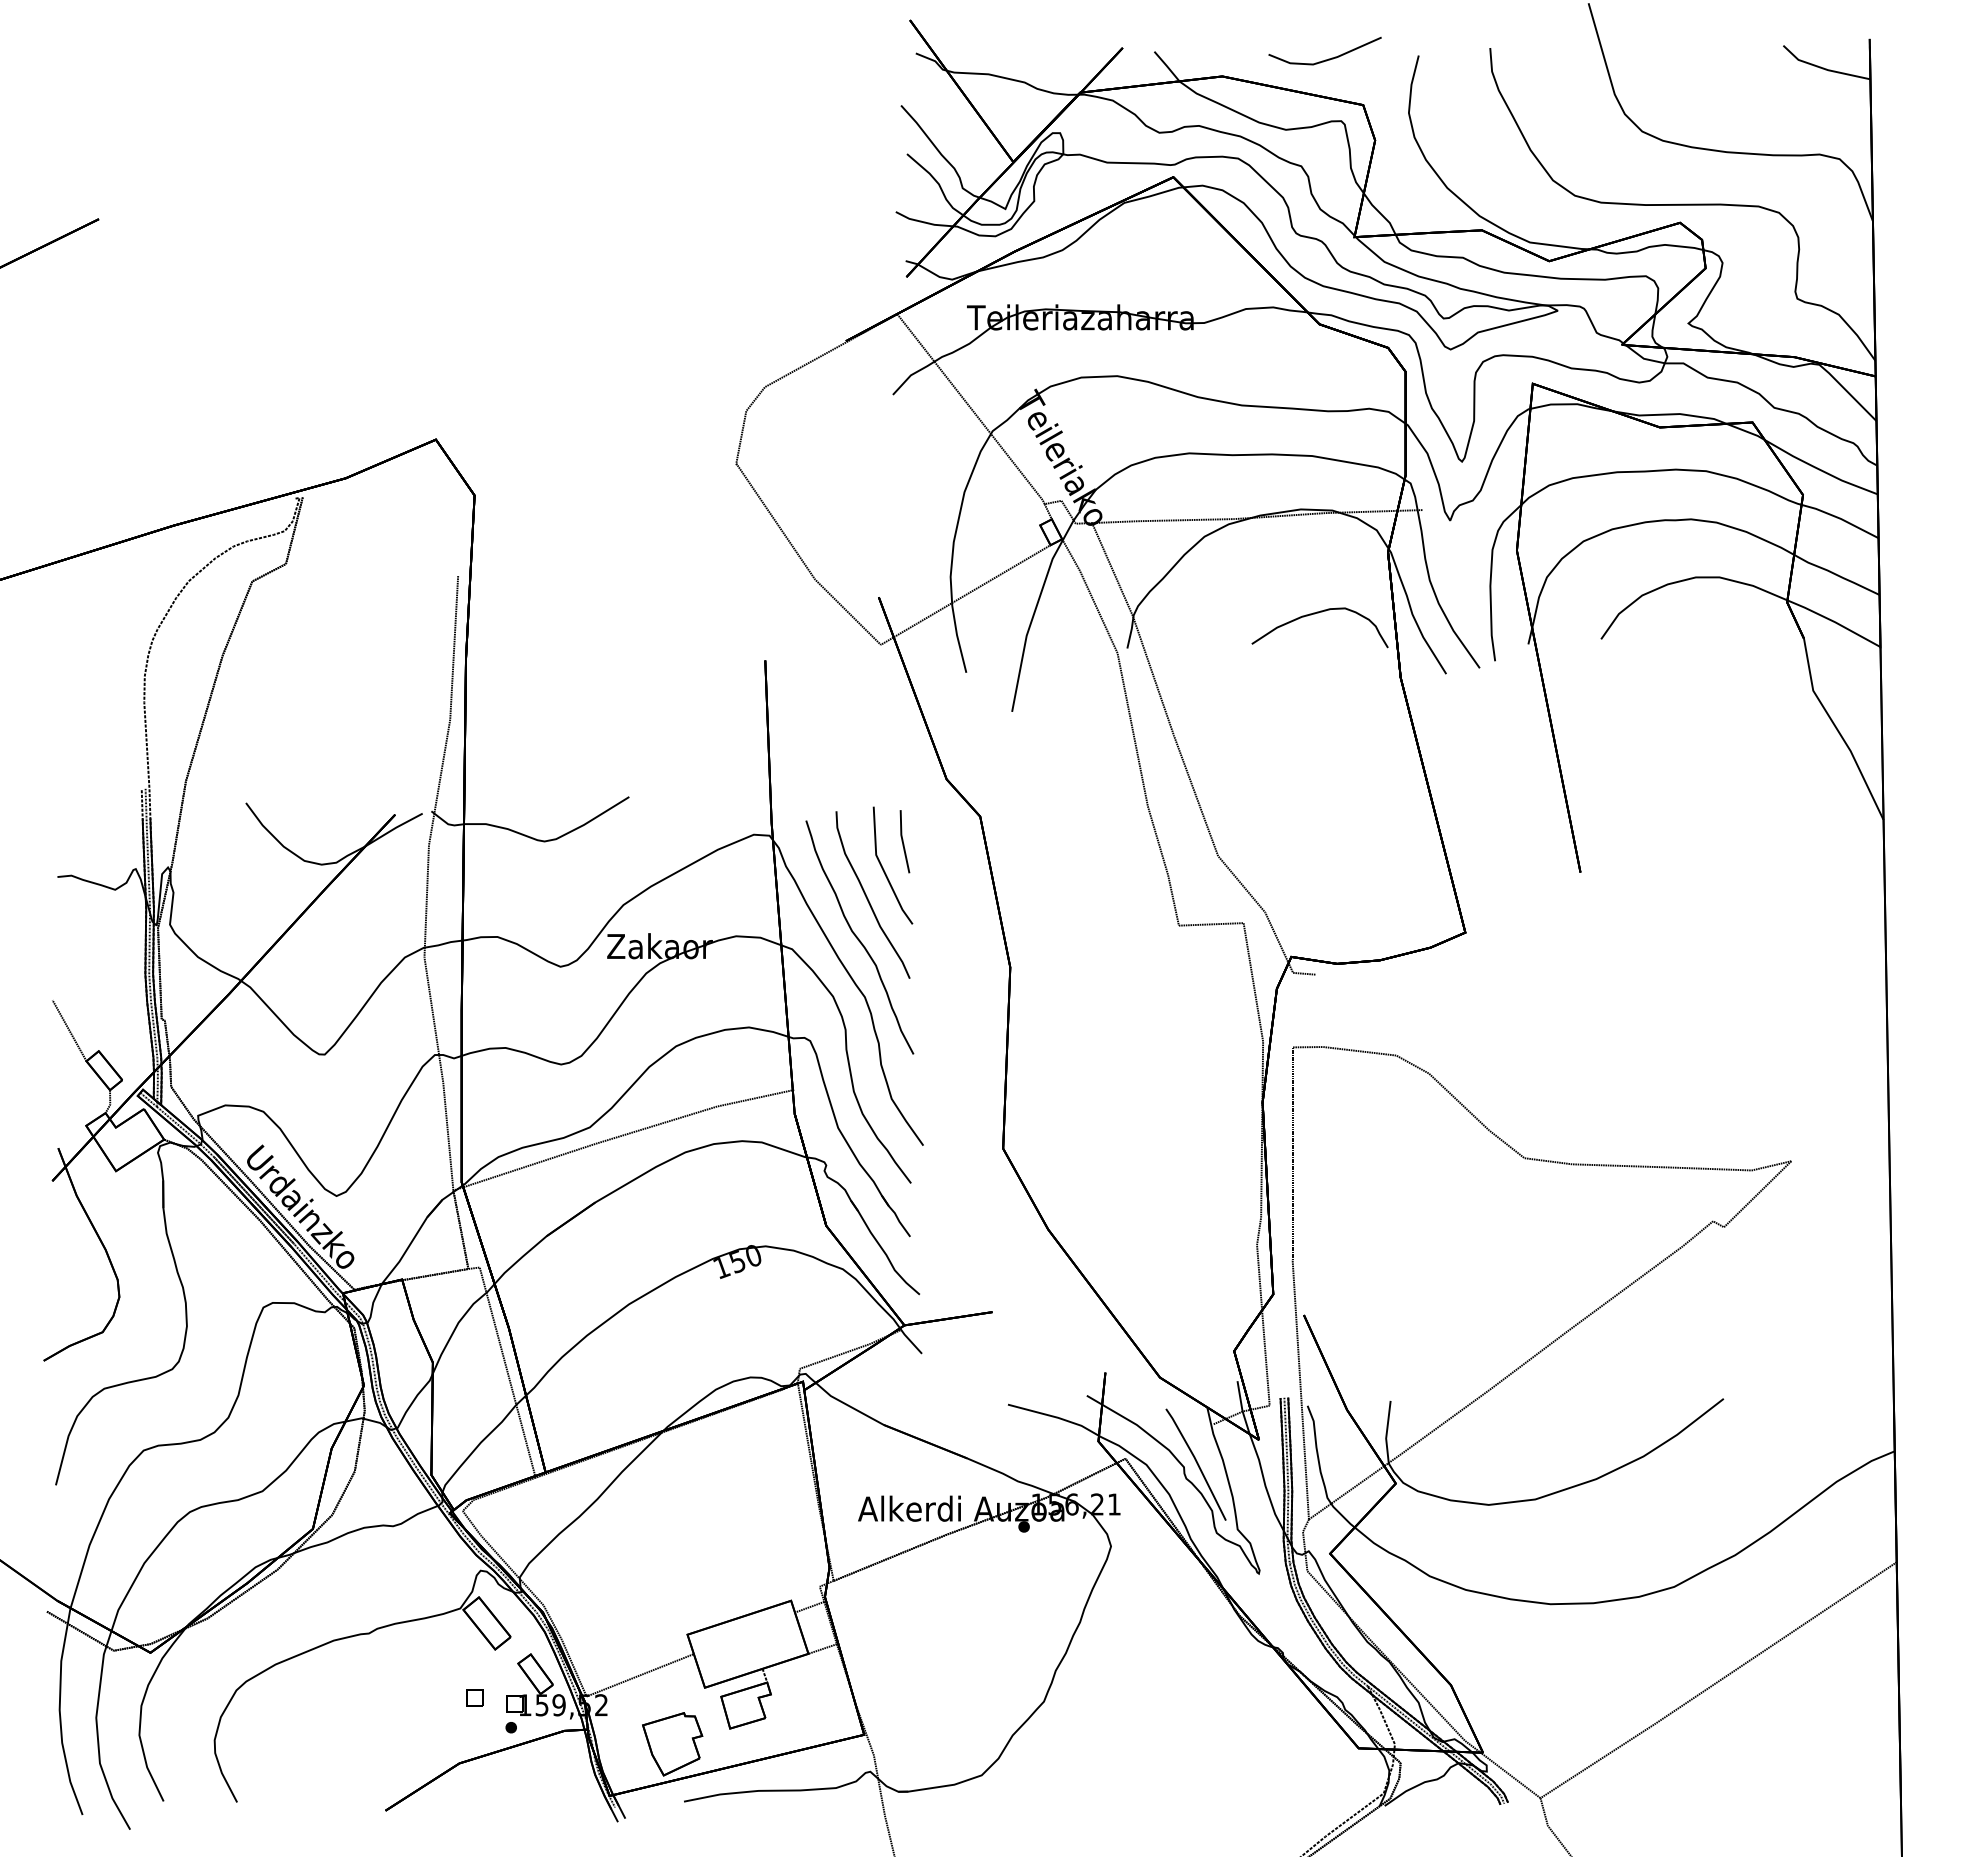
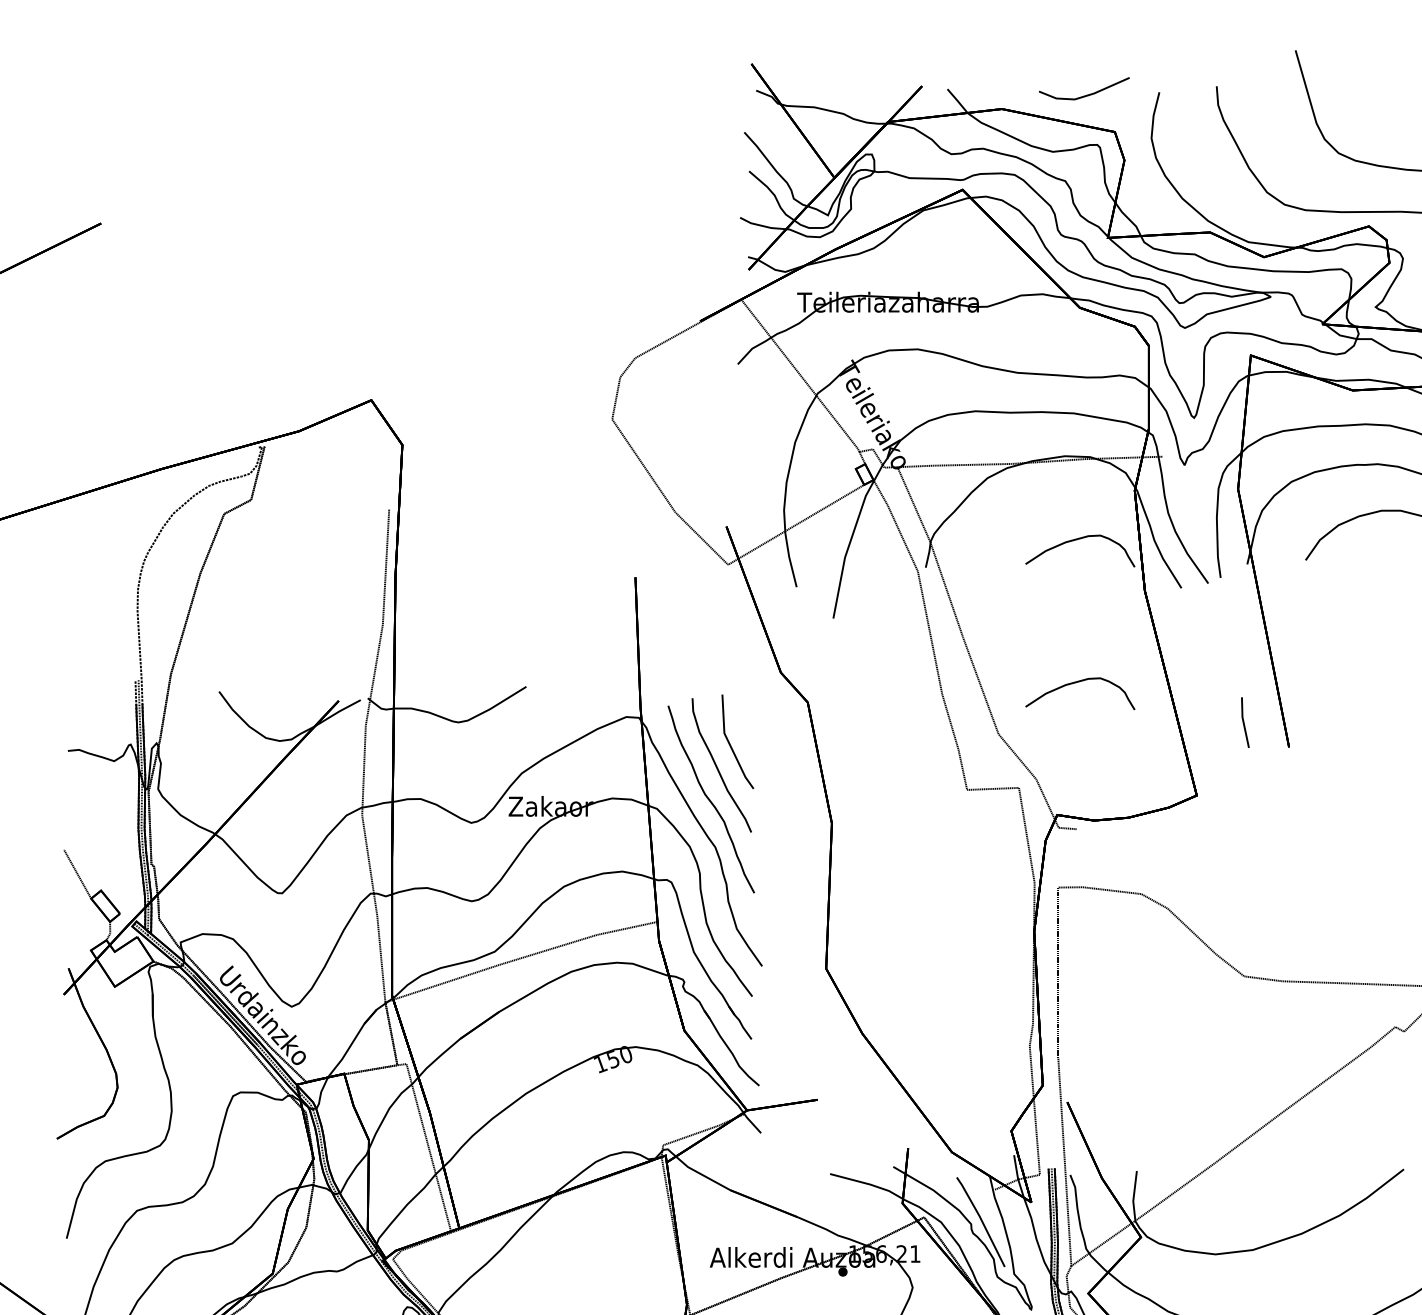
curve: (1315, 792) -> (1076, 683), added
curve: (903, 841) -> (1244, 722), moved

